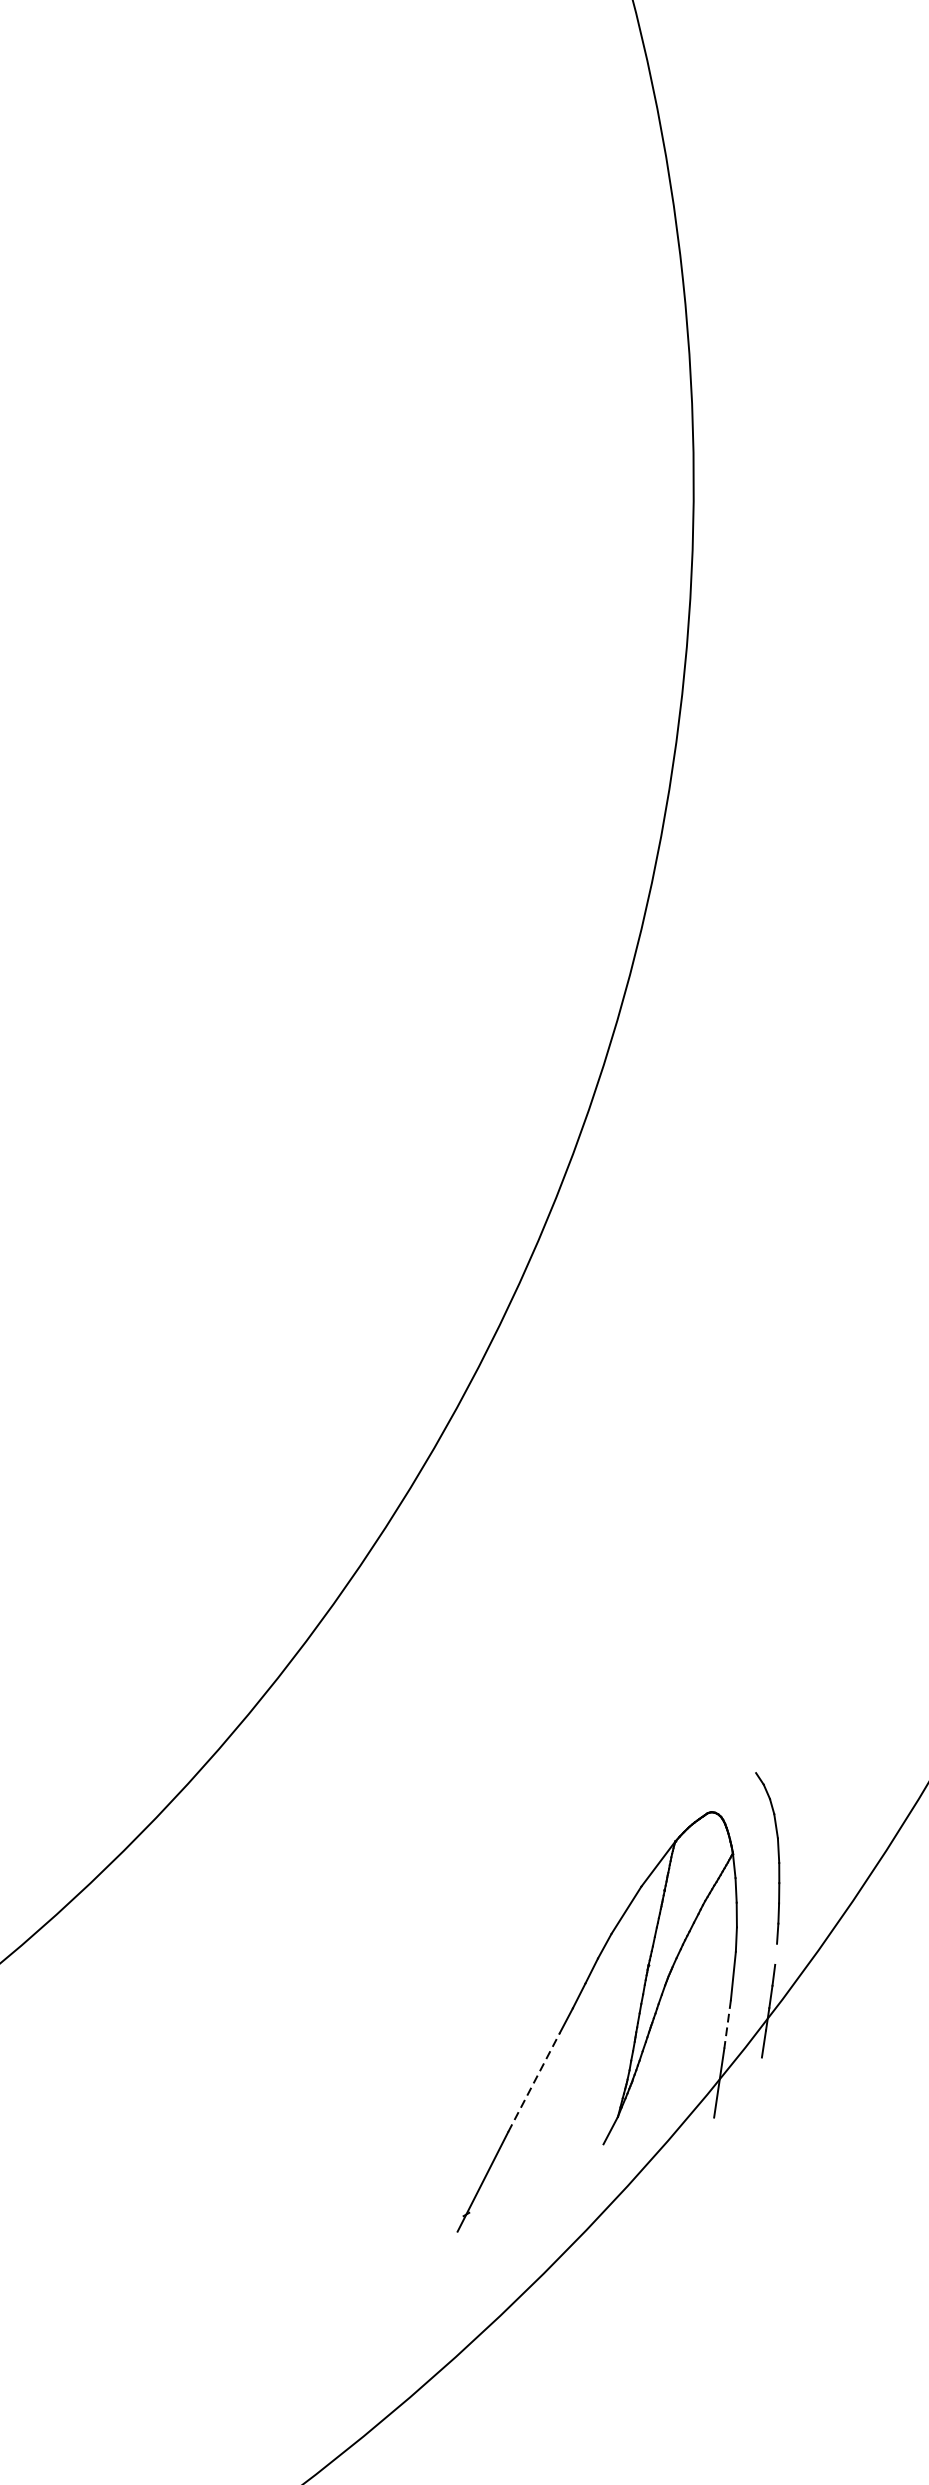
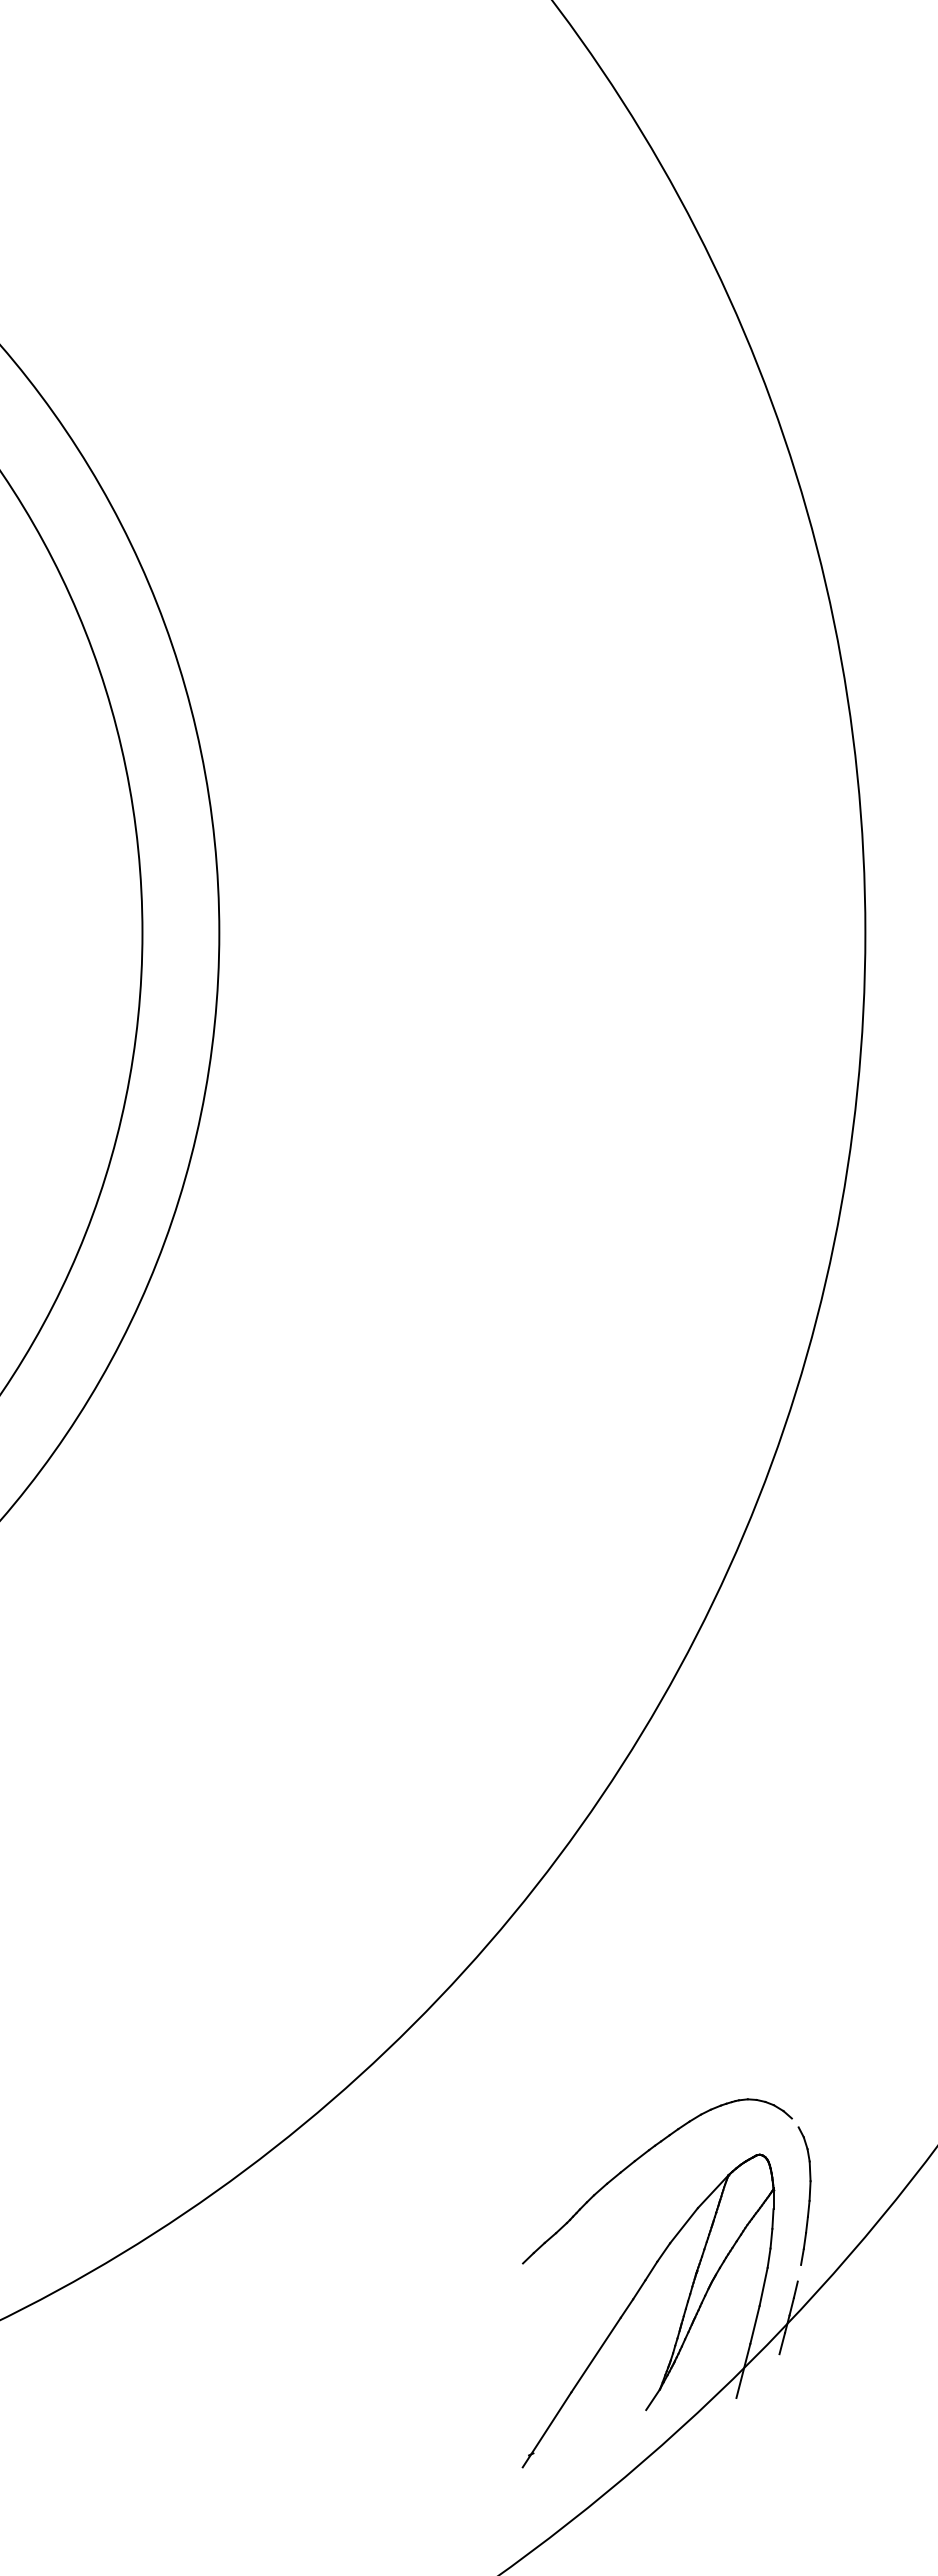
part: (564, 1831) -> (641, 2157), added
line: (726, 2023) -> (754, 2324), dashed -> solid
line: (534, 2083) -> (596, 2355), dashed -> solid

